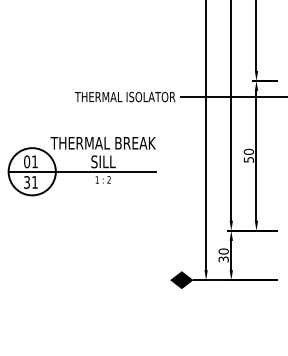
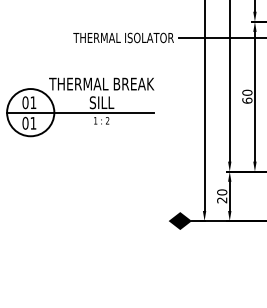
text: (248, 159) -> (246, 100), 50 -> 60
text: (27, 182) -> (25, 123), 31 -> 01
text: (223, 259) -> (221, 200), 30 -> 20

